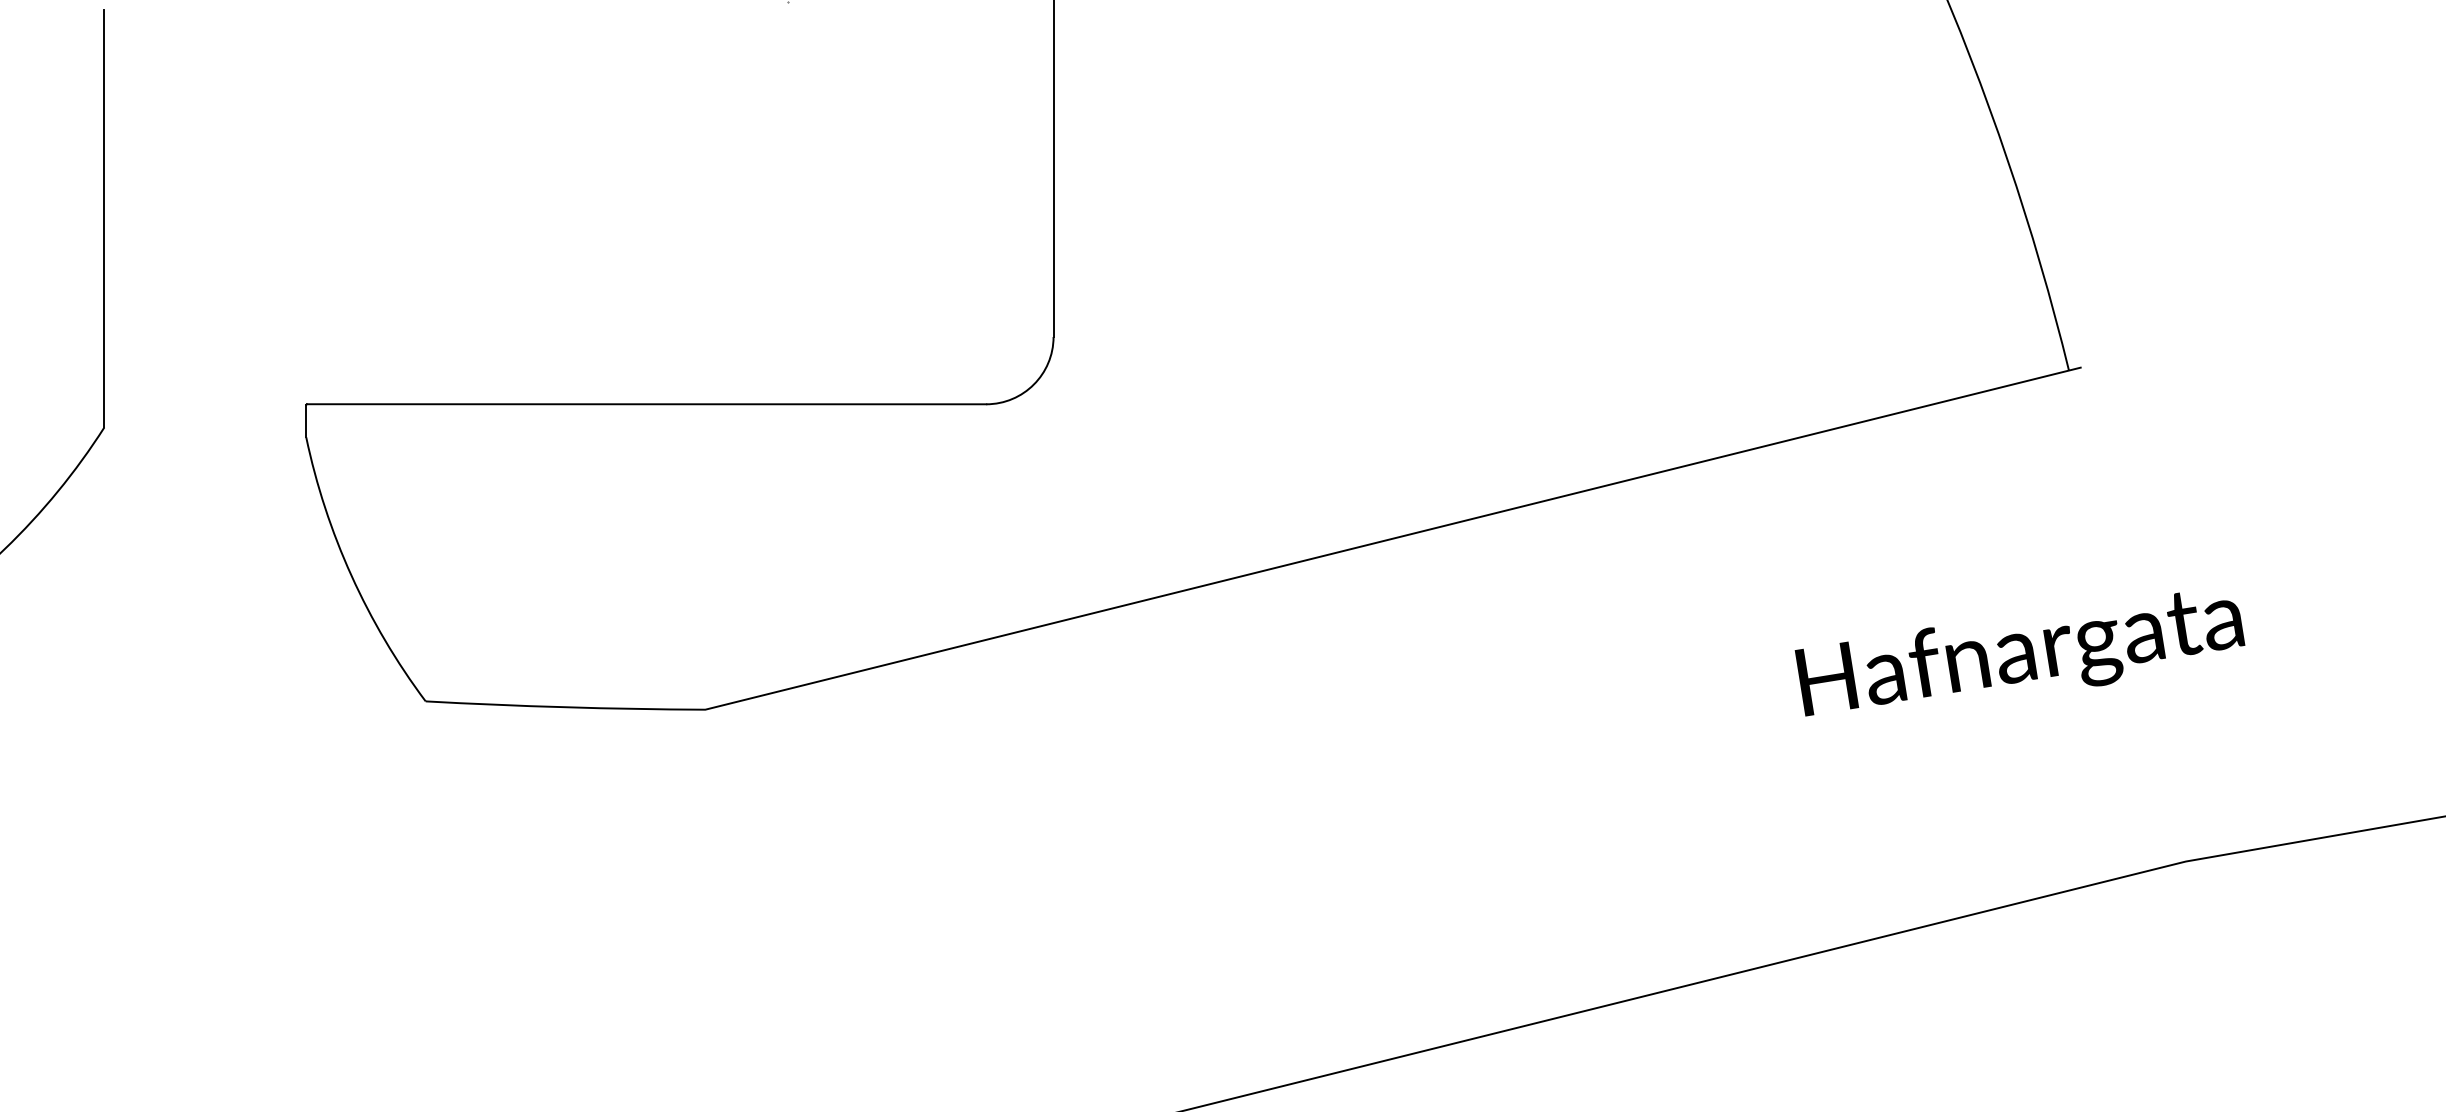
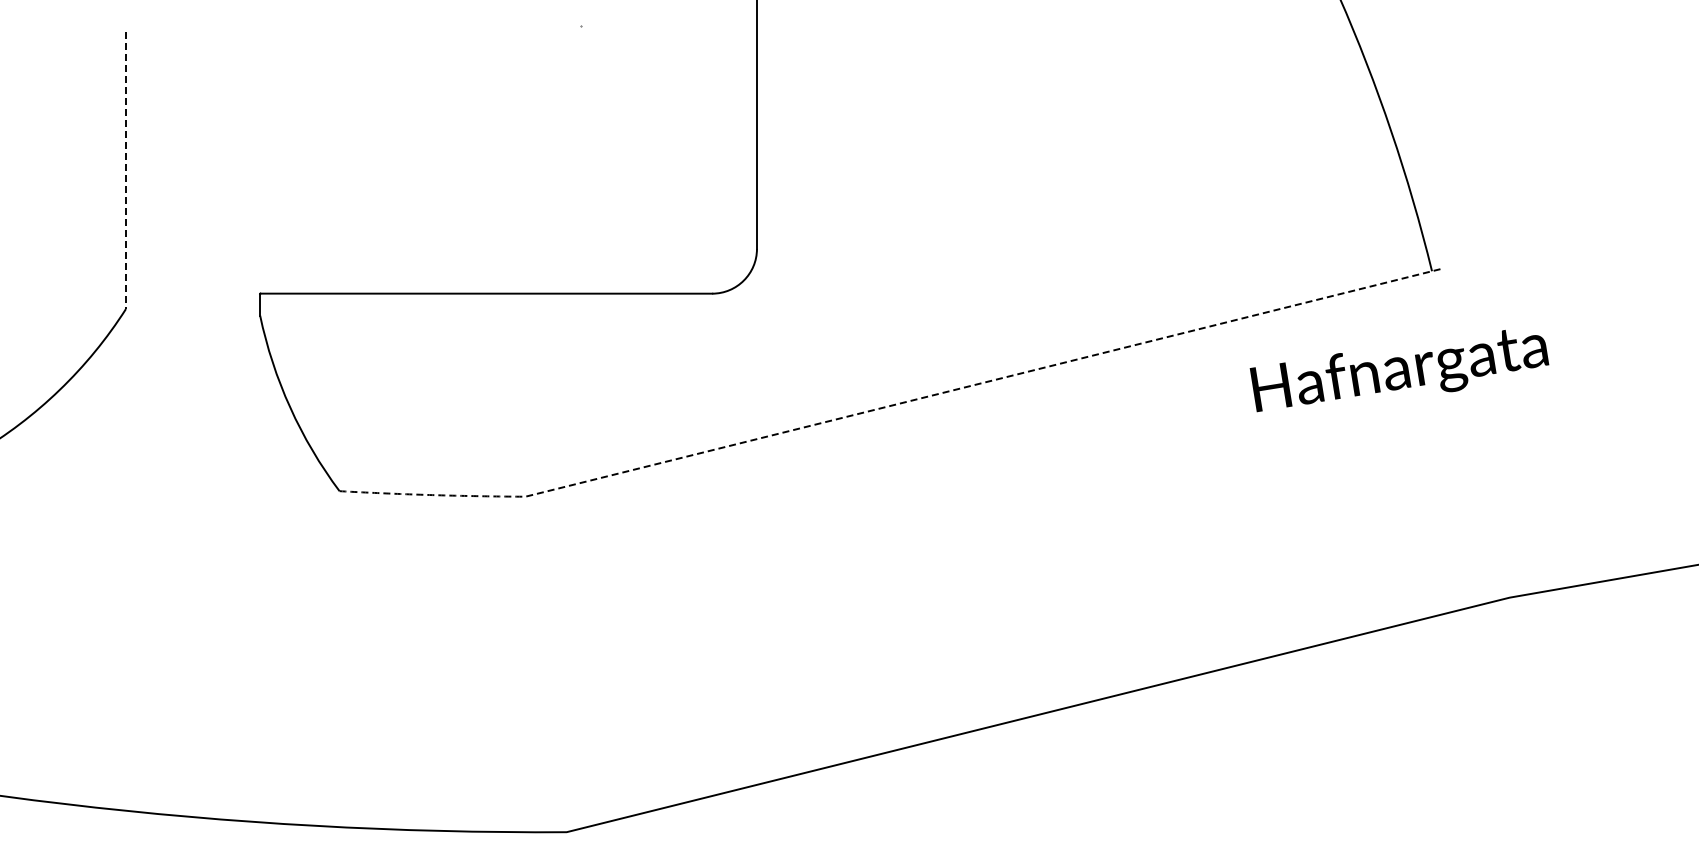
line: (103, 219) -> (125, 170), solid -> dashed
line: (1252, 574) -> (889, 406), solid -> dashed
text: (2020, 655) -> (1399, 371), moved

